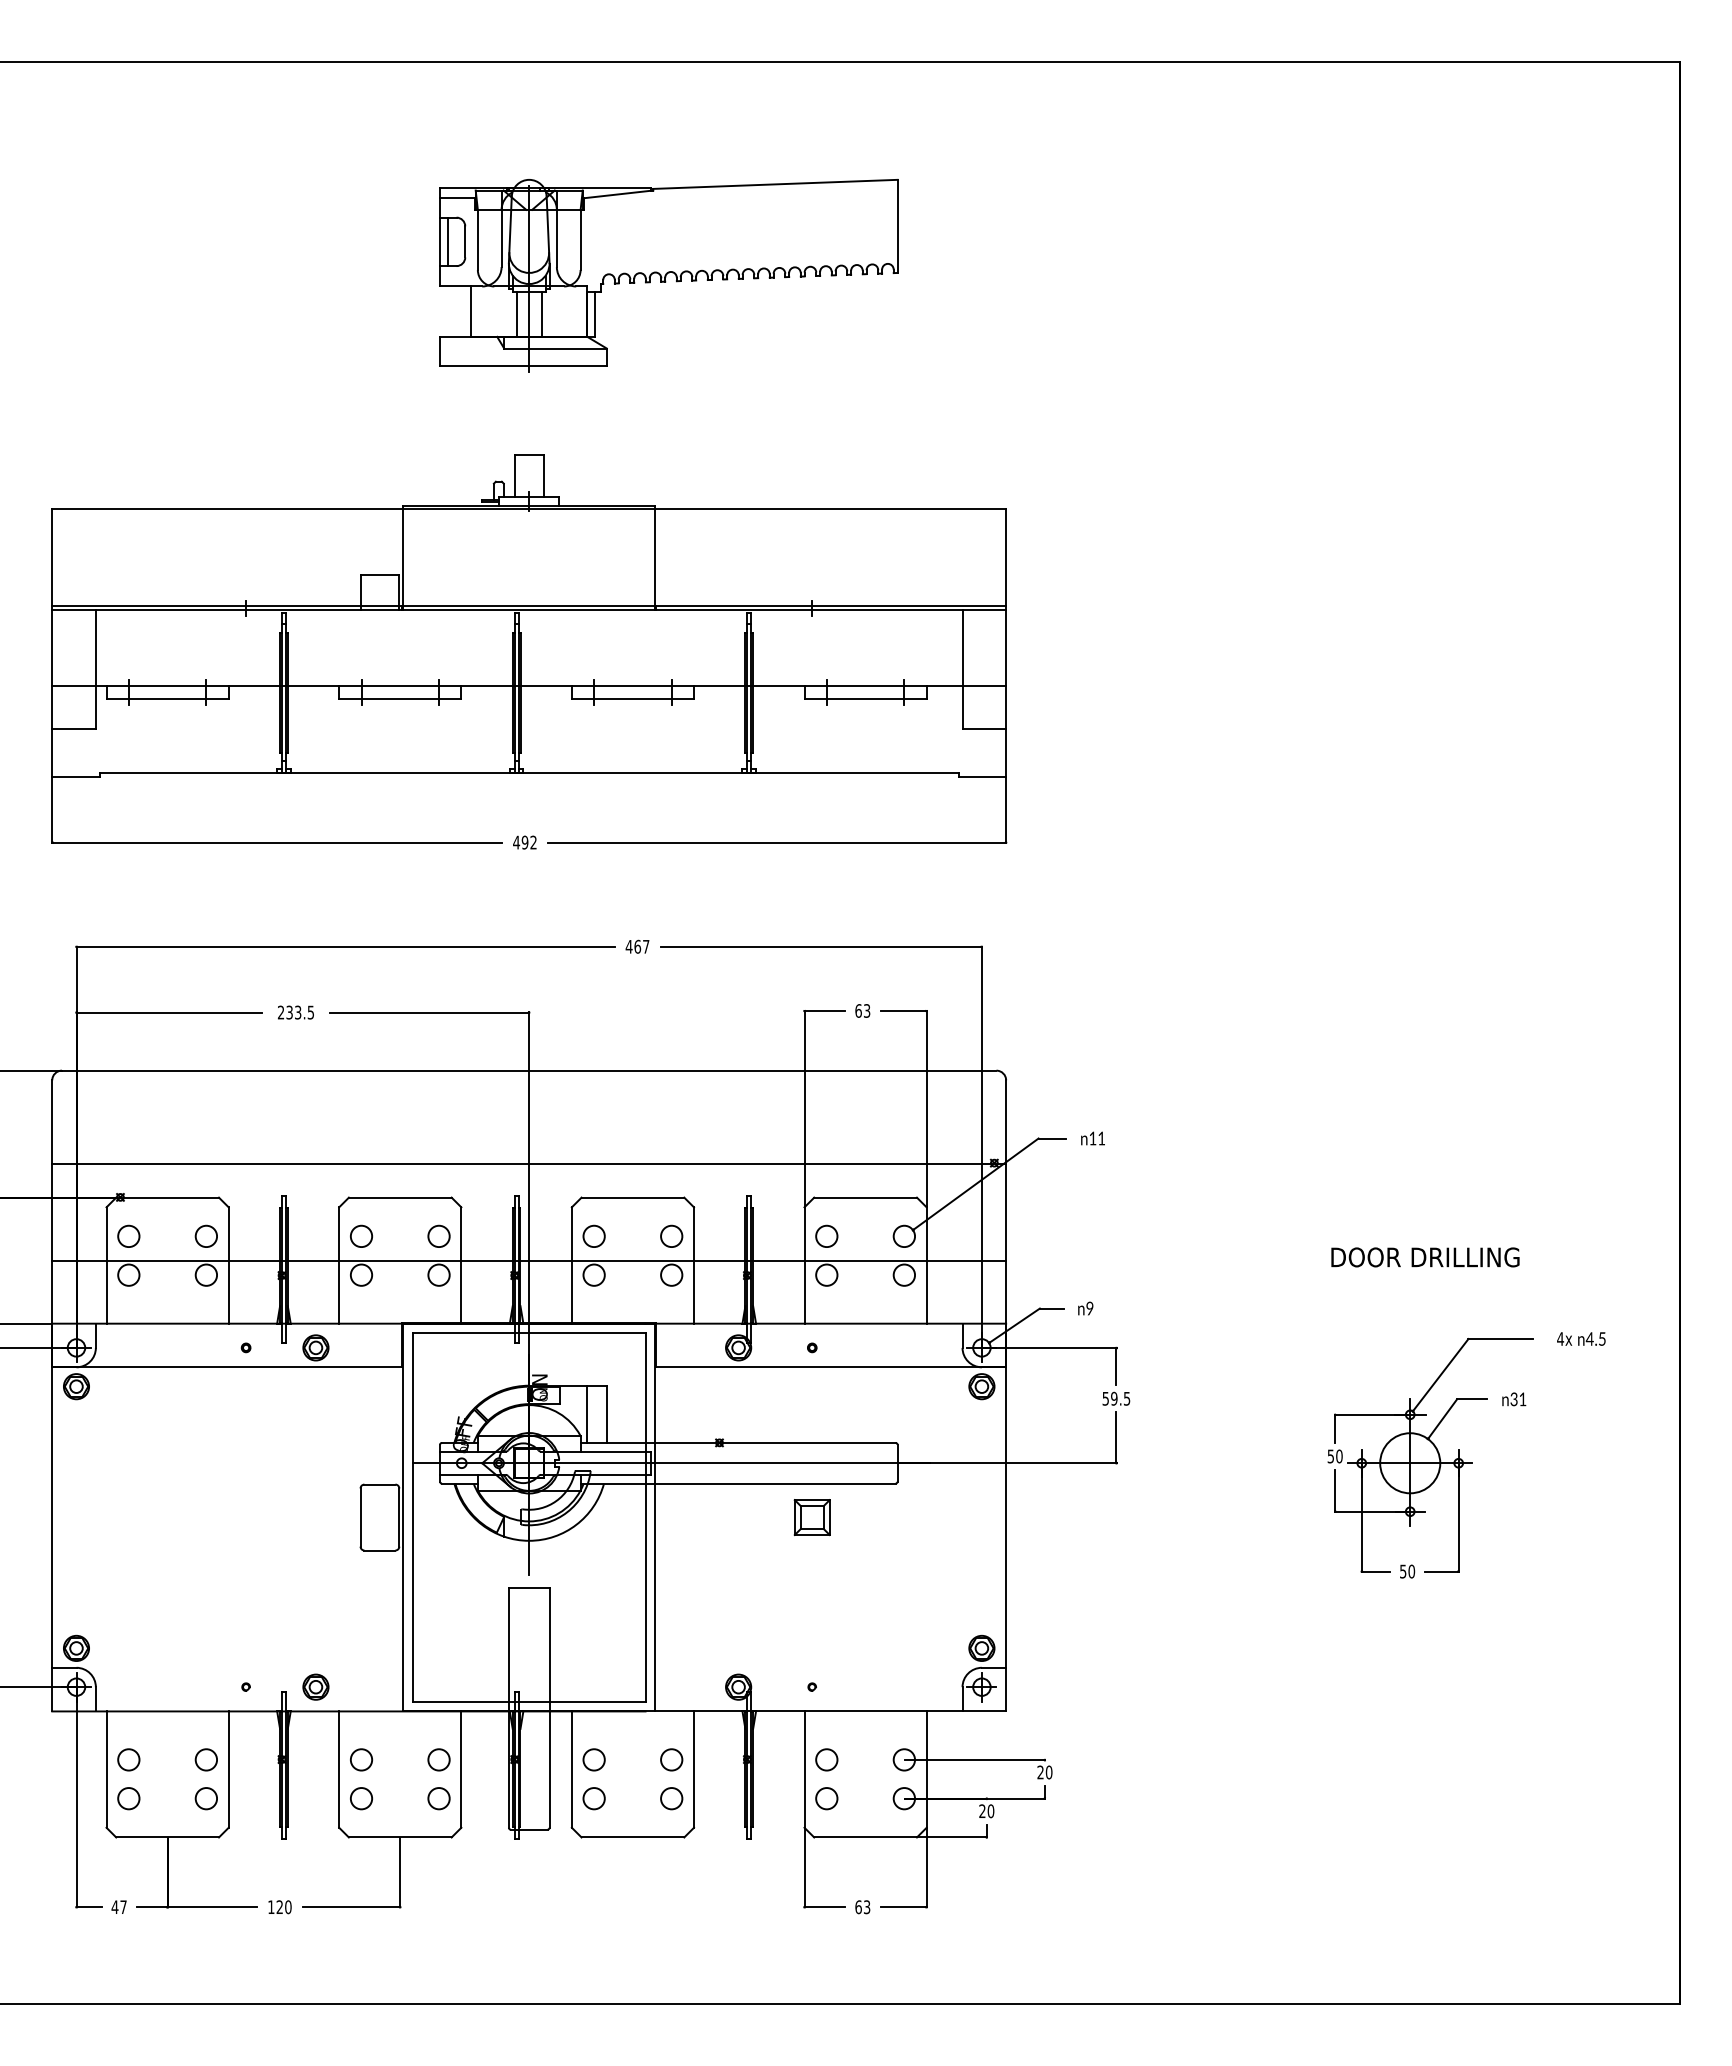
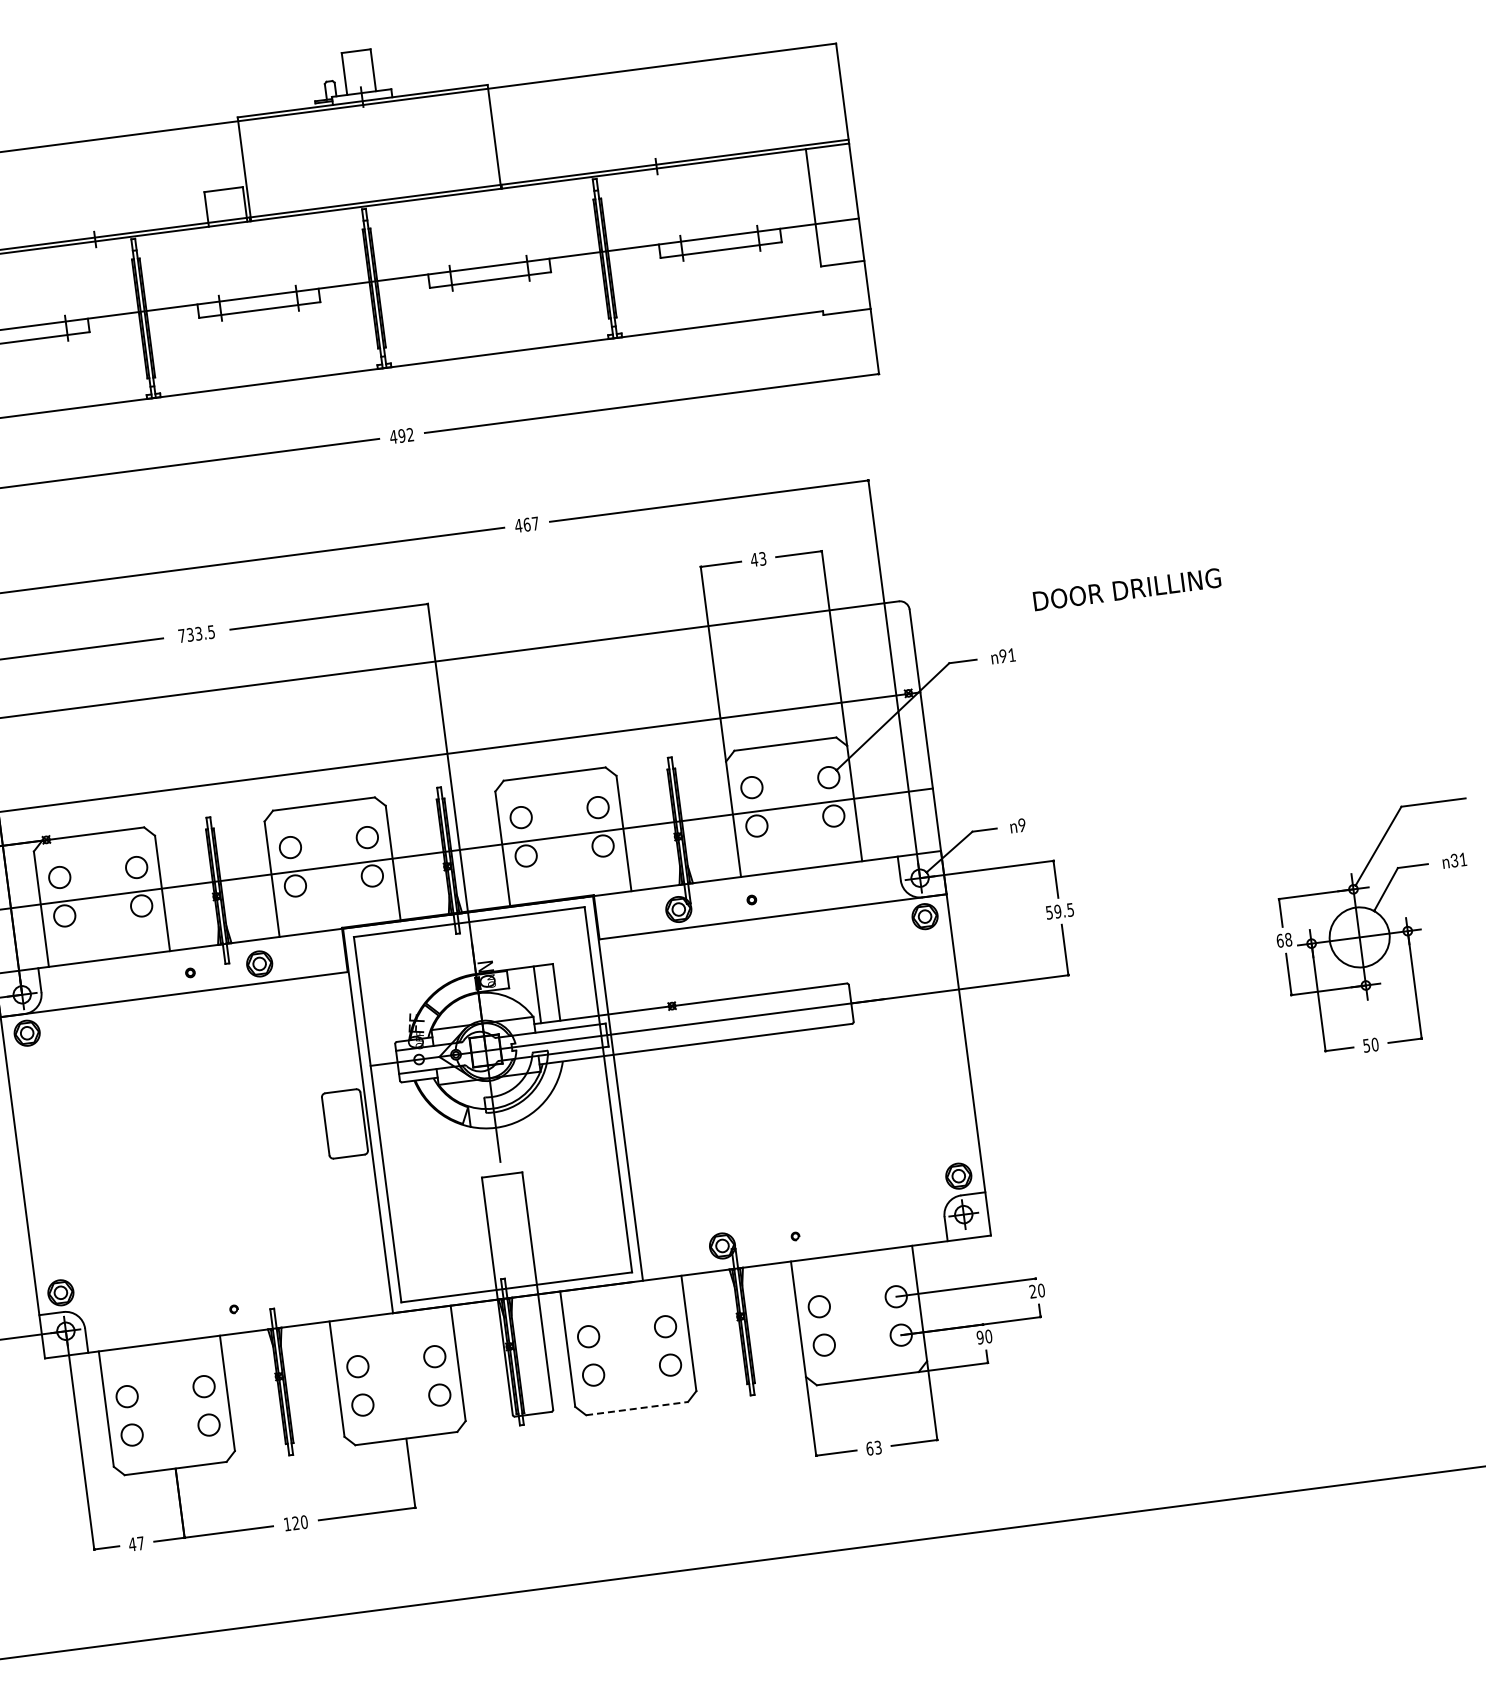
text: (858, 1010) -> (754, 559), 63 -> 43
text: (280, 1012) -> (181, 635), 233.5 -> 733.5
text: (1092, 1138) -> (1002, 656), 11 -> 91
text: (1425, 1257) -> (1127, 589), moved
text: (1334, 1456) -> (1283, 940), 50 -> 68
part: (811, 1517) -> (772, 1068), removed
part: (315, 1686) -> (302, 1299), removed
text: (982, 1811) -> (980, 1337), 20 -> 90
line: (633, 1837) -> (637, 1408), solid -> dashed

